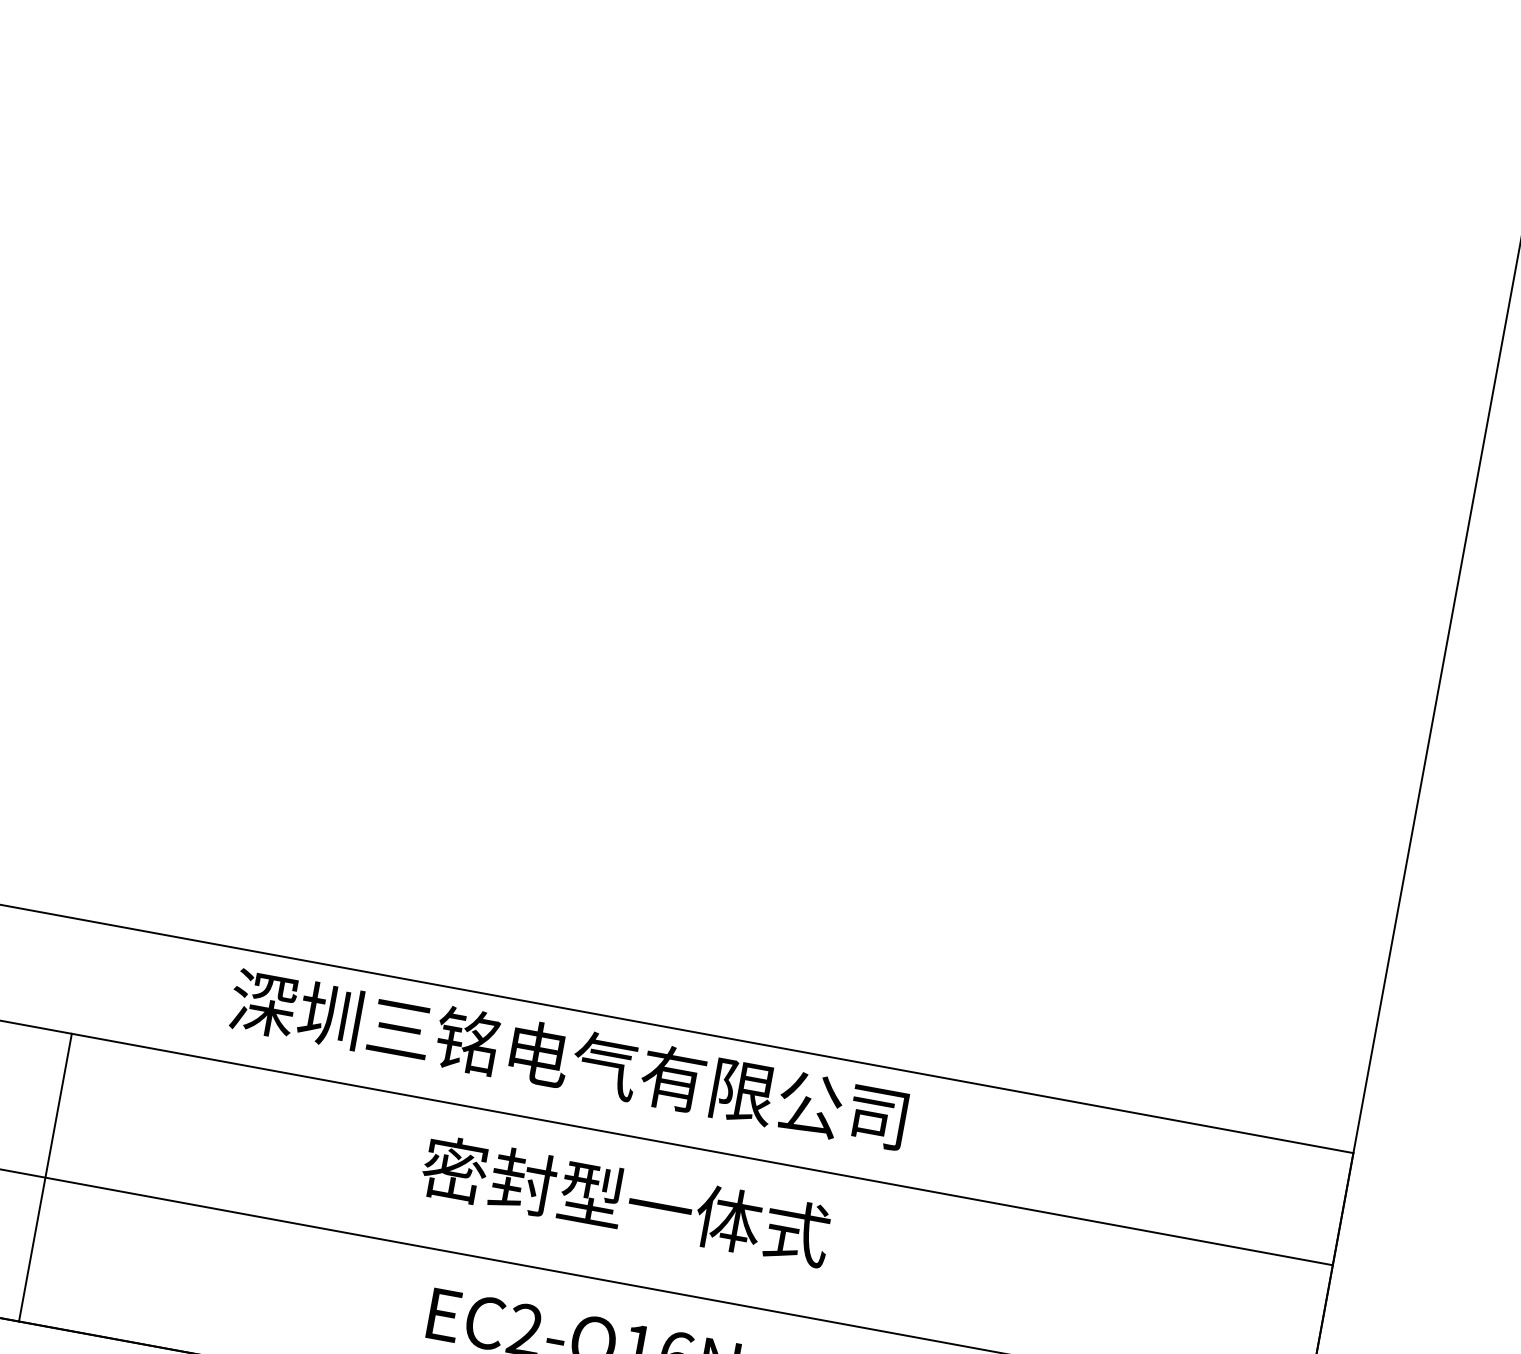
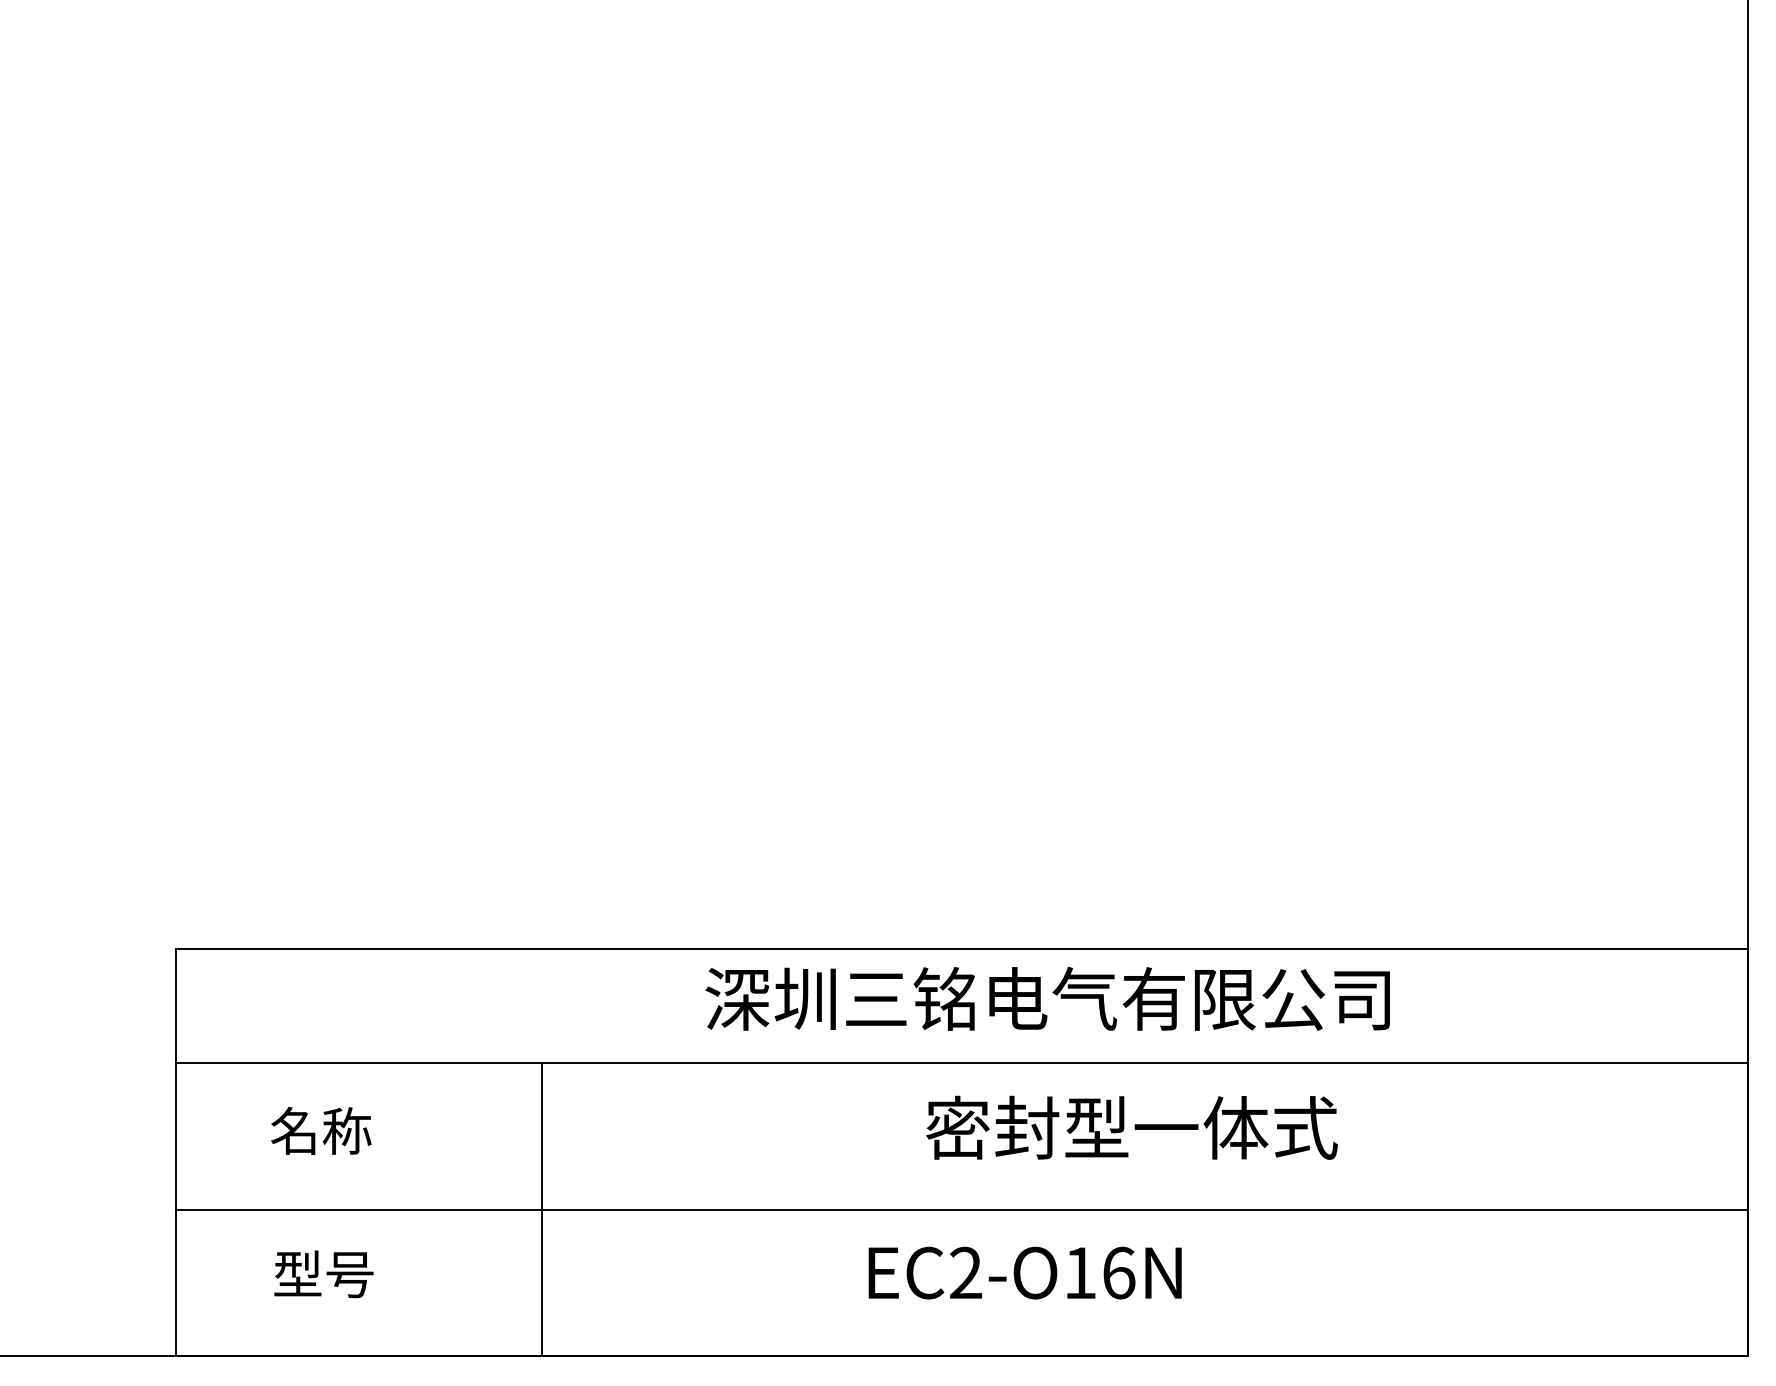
text: (568, 1058) -> (1047, 998), moved
line: (45, 1177) -> (542, 1209), moved
text: (625, 1200) -> (1131, 1127), moved

